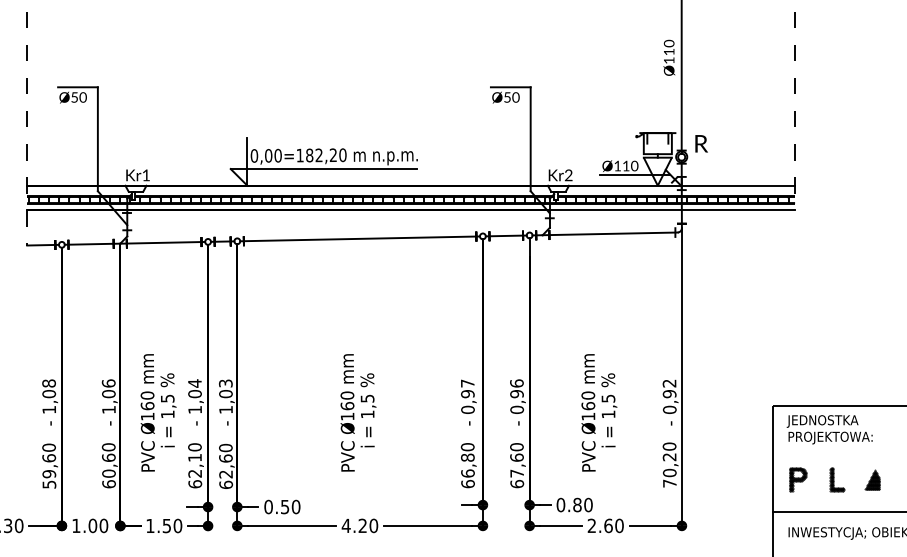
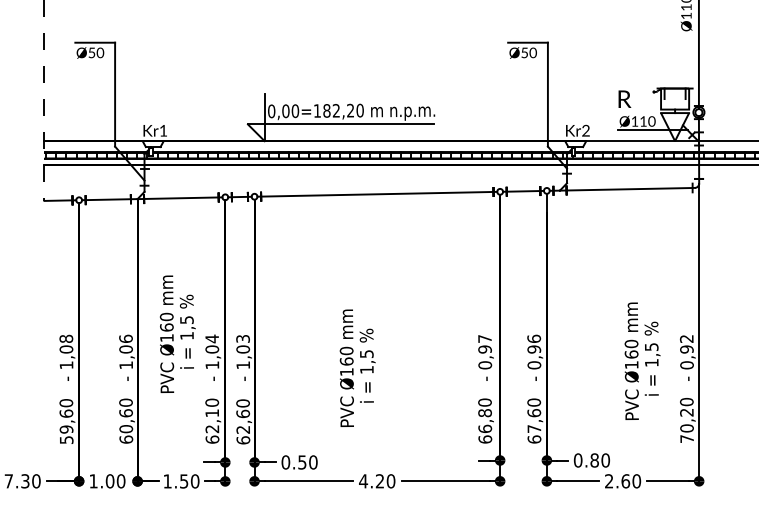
text: (701, 143) -> (624, 98), moved
text: (158, 412) -> (177, 333), moved
text: (358, 412) -> (357, 367), moved
text: (599, 412) -> (642, 360), moved

